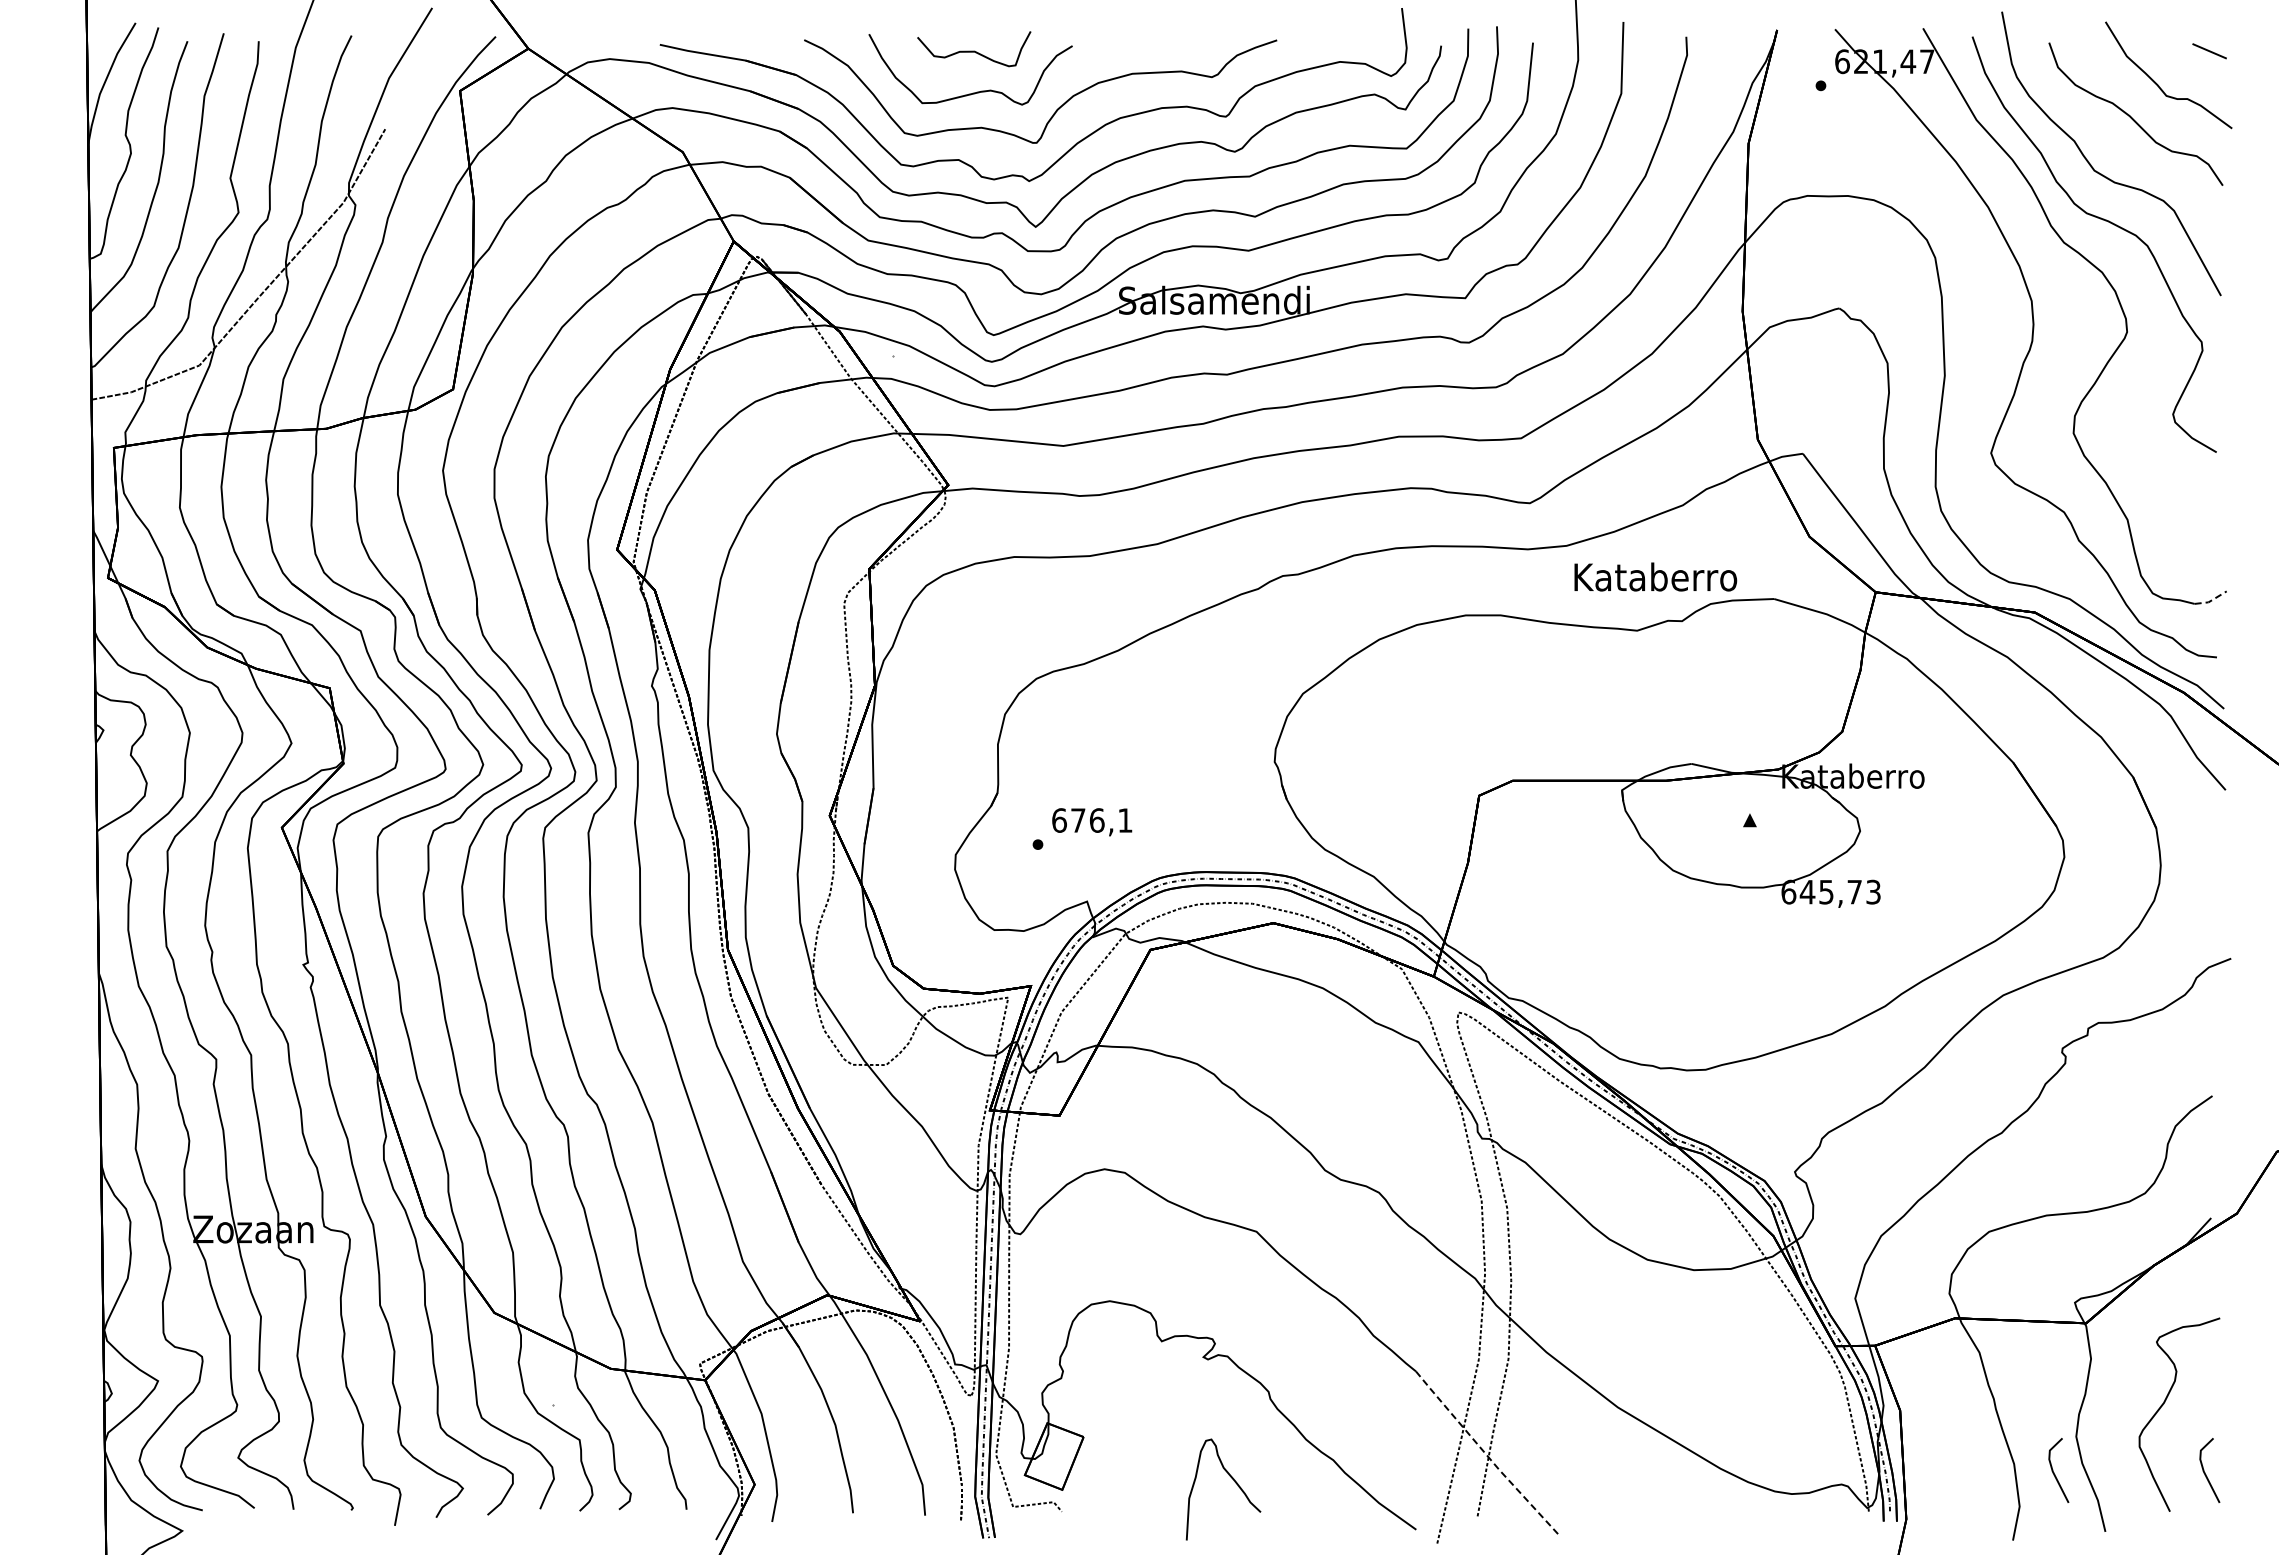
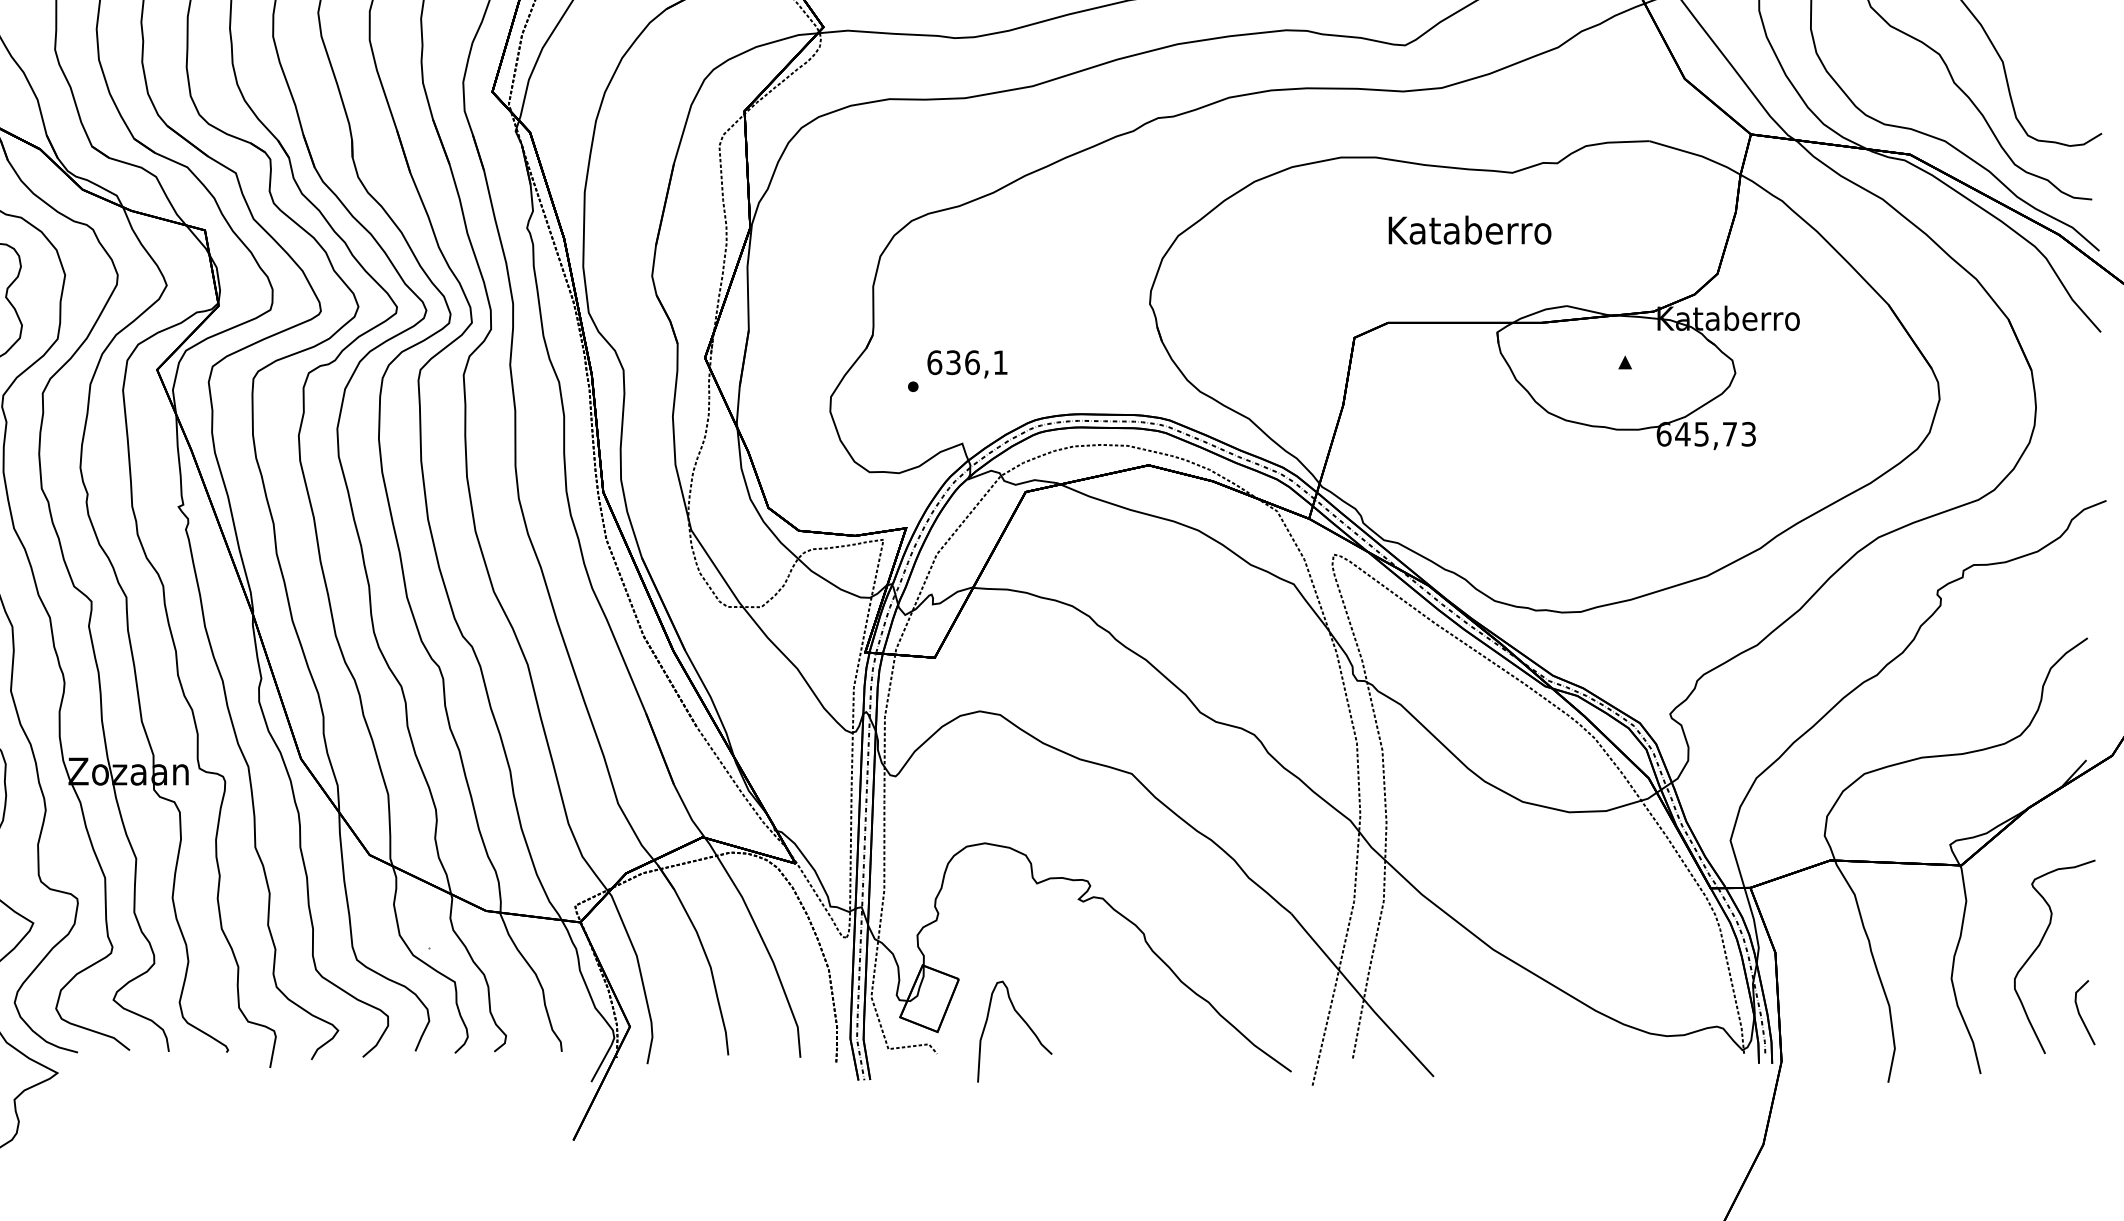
text: (1655, 576) -> (1469, 229), moved
line: (2211, 600) -> (2086, 142), dashed -> solid
text: (1078, 820) -> (953, 362), 676,1 -> 636,1
line: (1486, 1454) -> (1361, 996), dashed -> solid
line: (2054, 1472) -> (1929, 1014), removed
curve: (1234, 1482) -> (1025, 1024), moved

